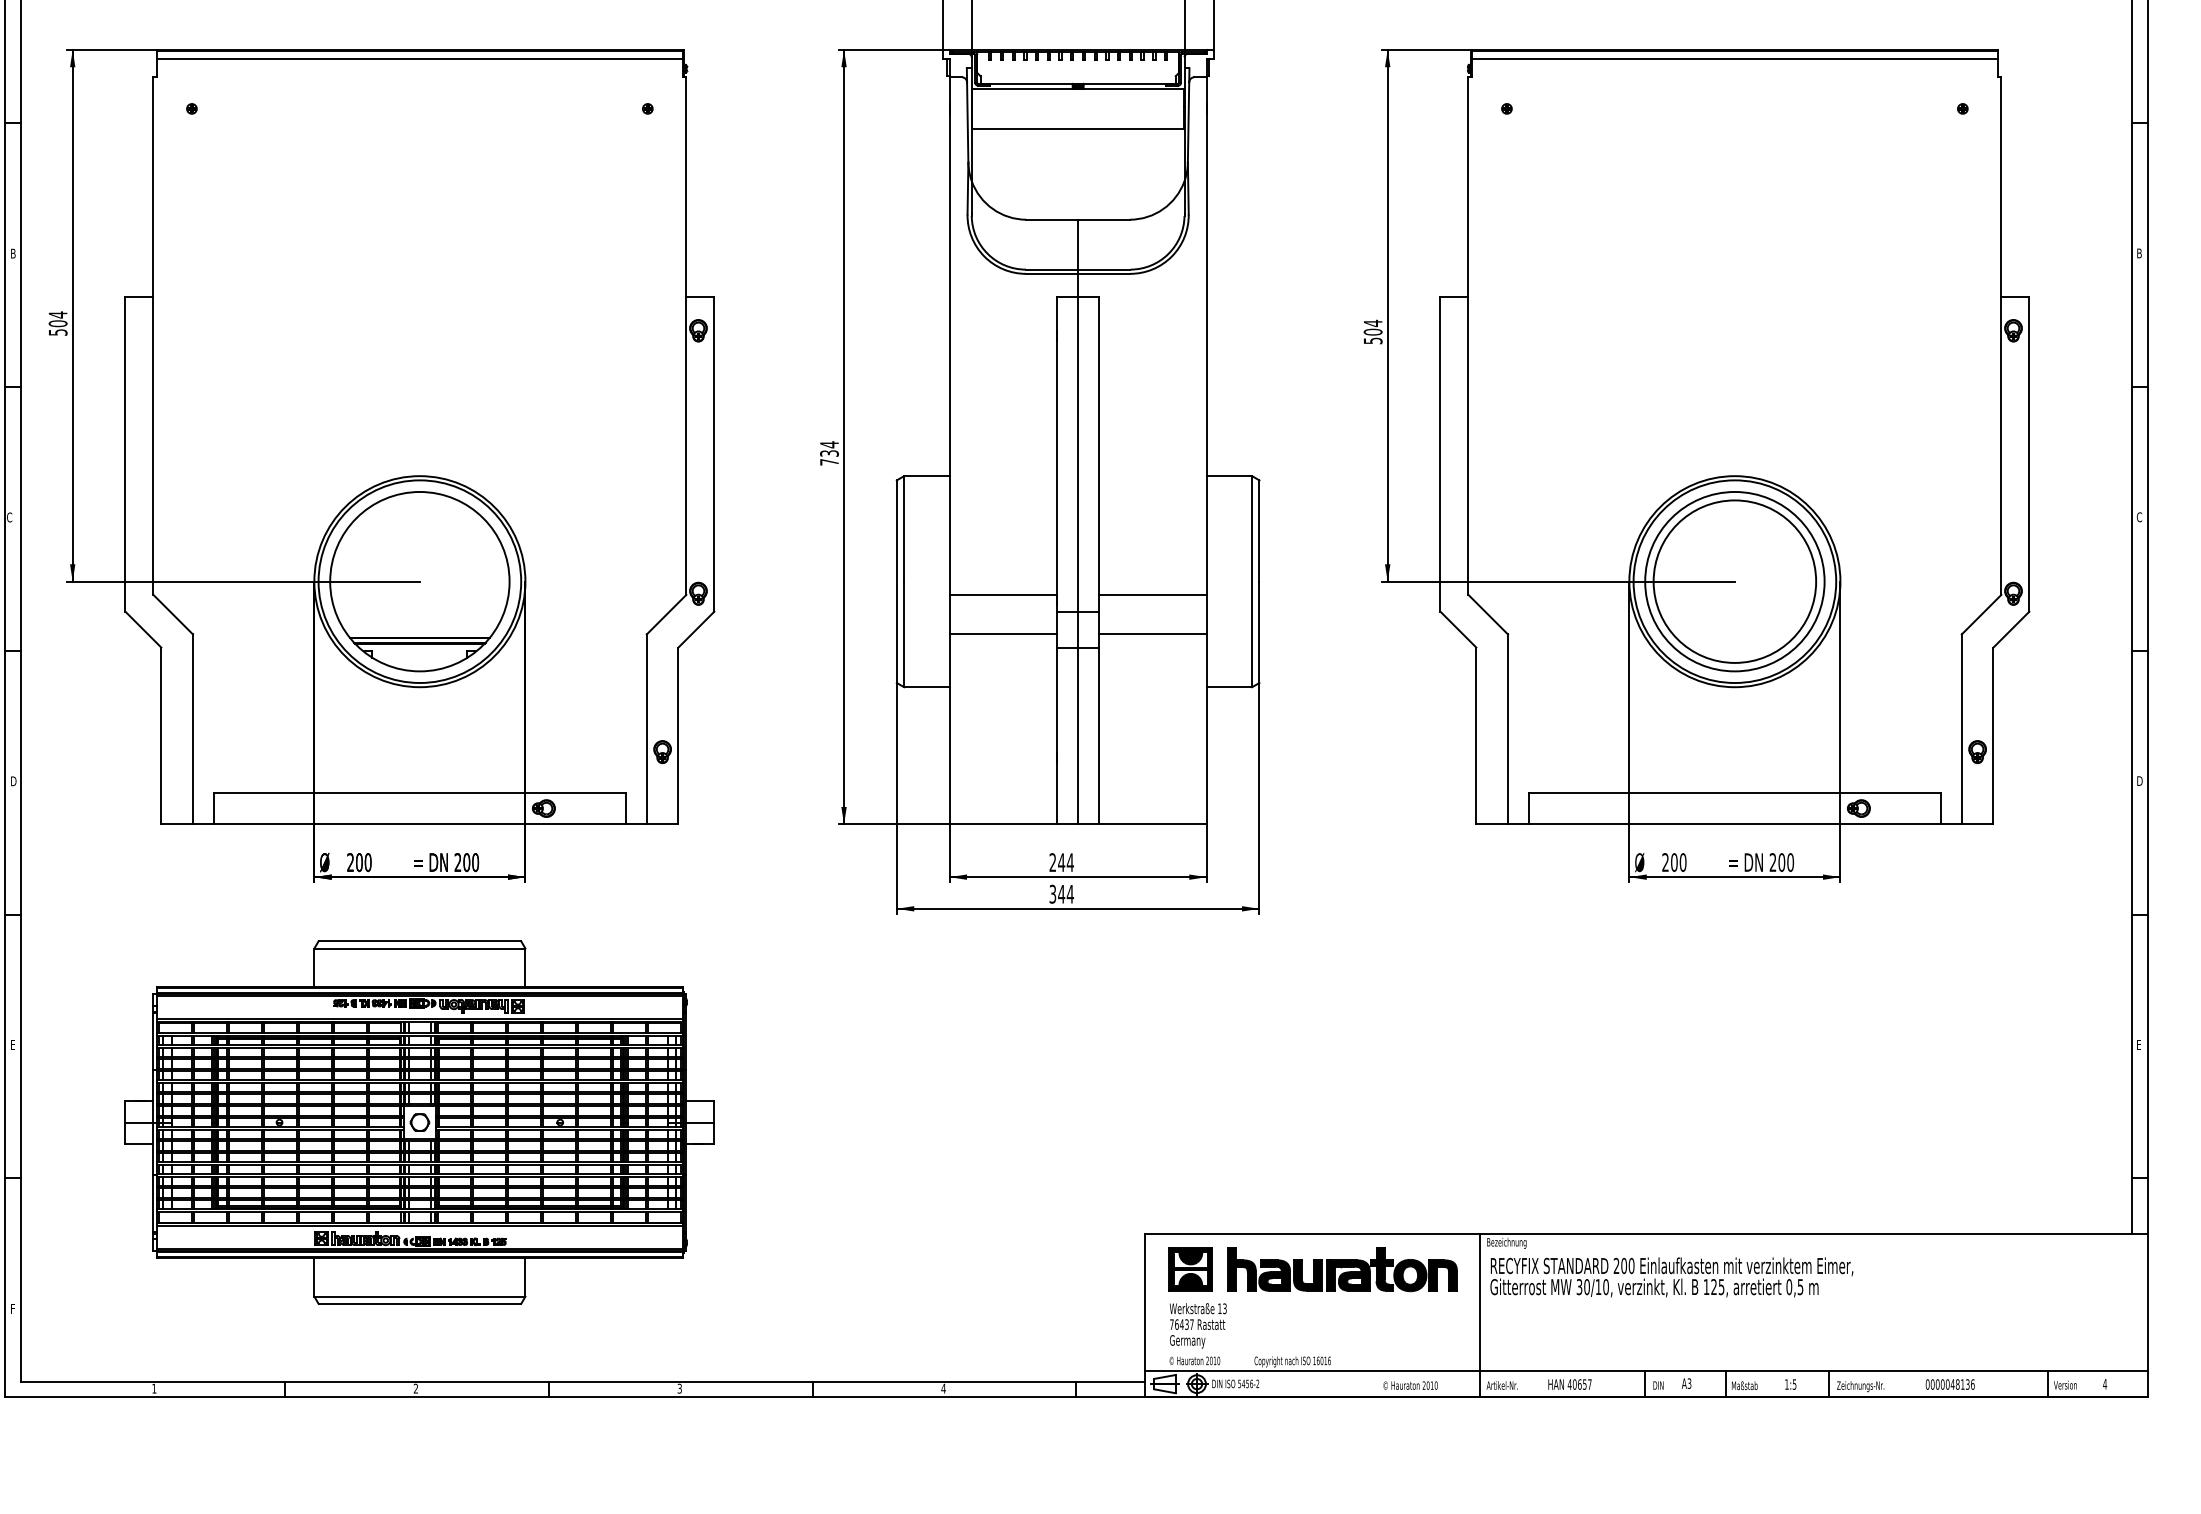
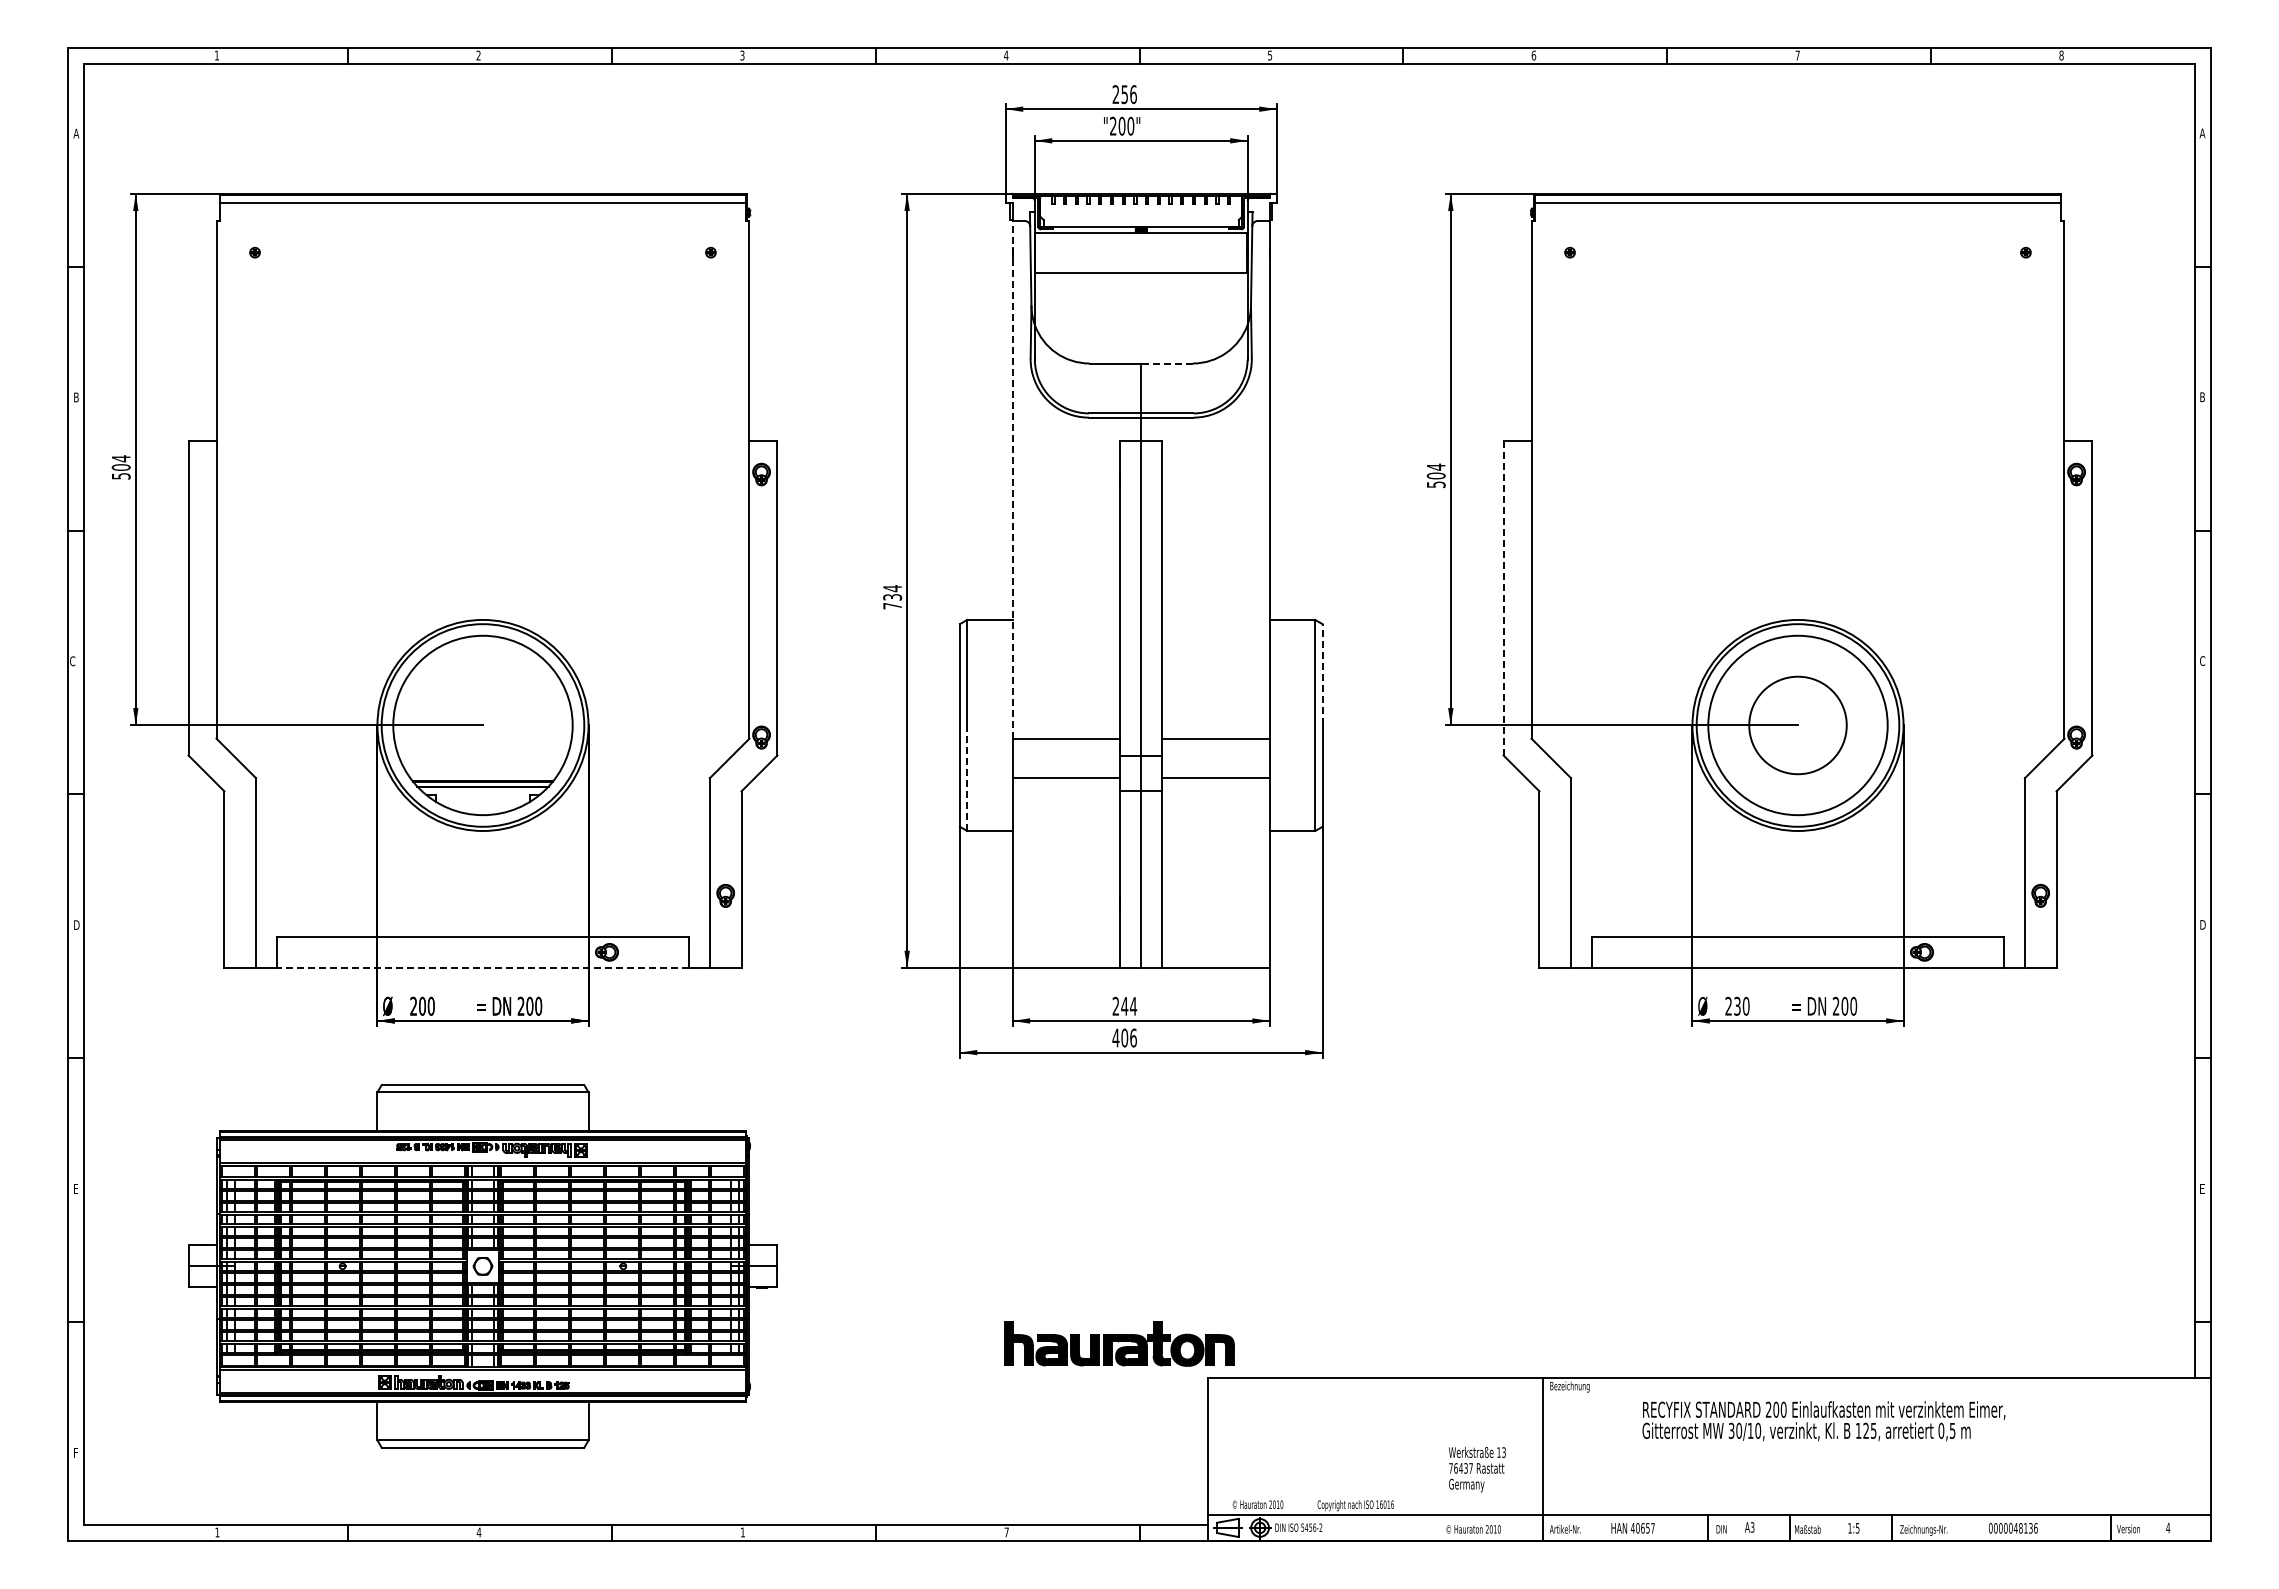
line: (1104, 219) -> (1167, 363), solid -> dashed
line: (949, 335) -> (1012, 479), solid -> dashed
line: (1440, 454) -> (1503, 598), solid -> dashed
line: (1259, 530) -> (1322, 674), solid -> dashed
circle: (1734, 581) -> (1797, 725), size x0.6
line: (904, 634) -> (967, 778), solid -> dashed
line: (419, 824) -> (482, 968), solid -> dashed
text: (1674, 861) -> (1737, 1005), 200 -> 230
text: (1061, 893) -> (1124, 1037), 344 -> 406
part: (1190, 1268) -> (1253, 1412), removed
part: (1342, 1268) -> (1119, 1343), moved
text: (1671, 1277) -> (1823, 1421), moved
text: (1198, 1325) -> (1477, 1469), moved
text: (415, 1388) -> (478, 1532), 2 -> 4
text: (679, 1388) -> (742, 1532), 3 -> 1
text: (943, 1388) -> (1006, 1532), 4 -> 7

